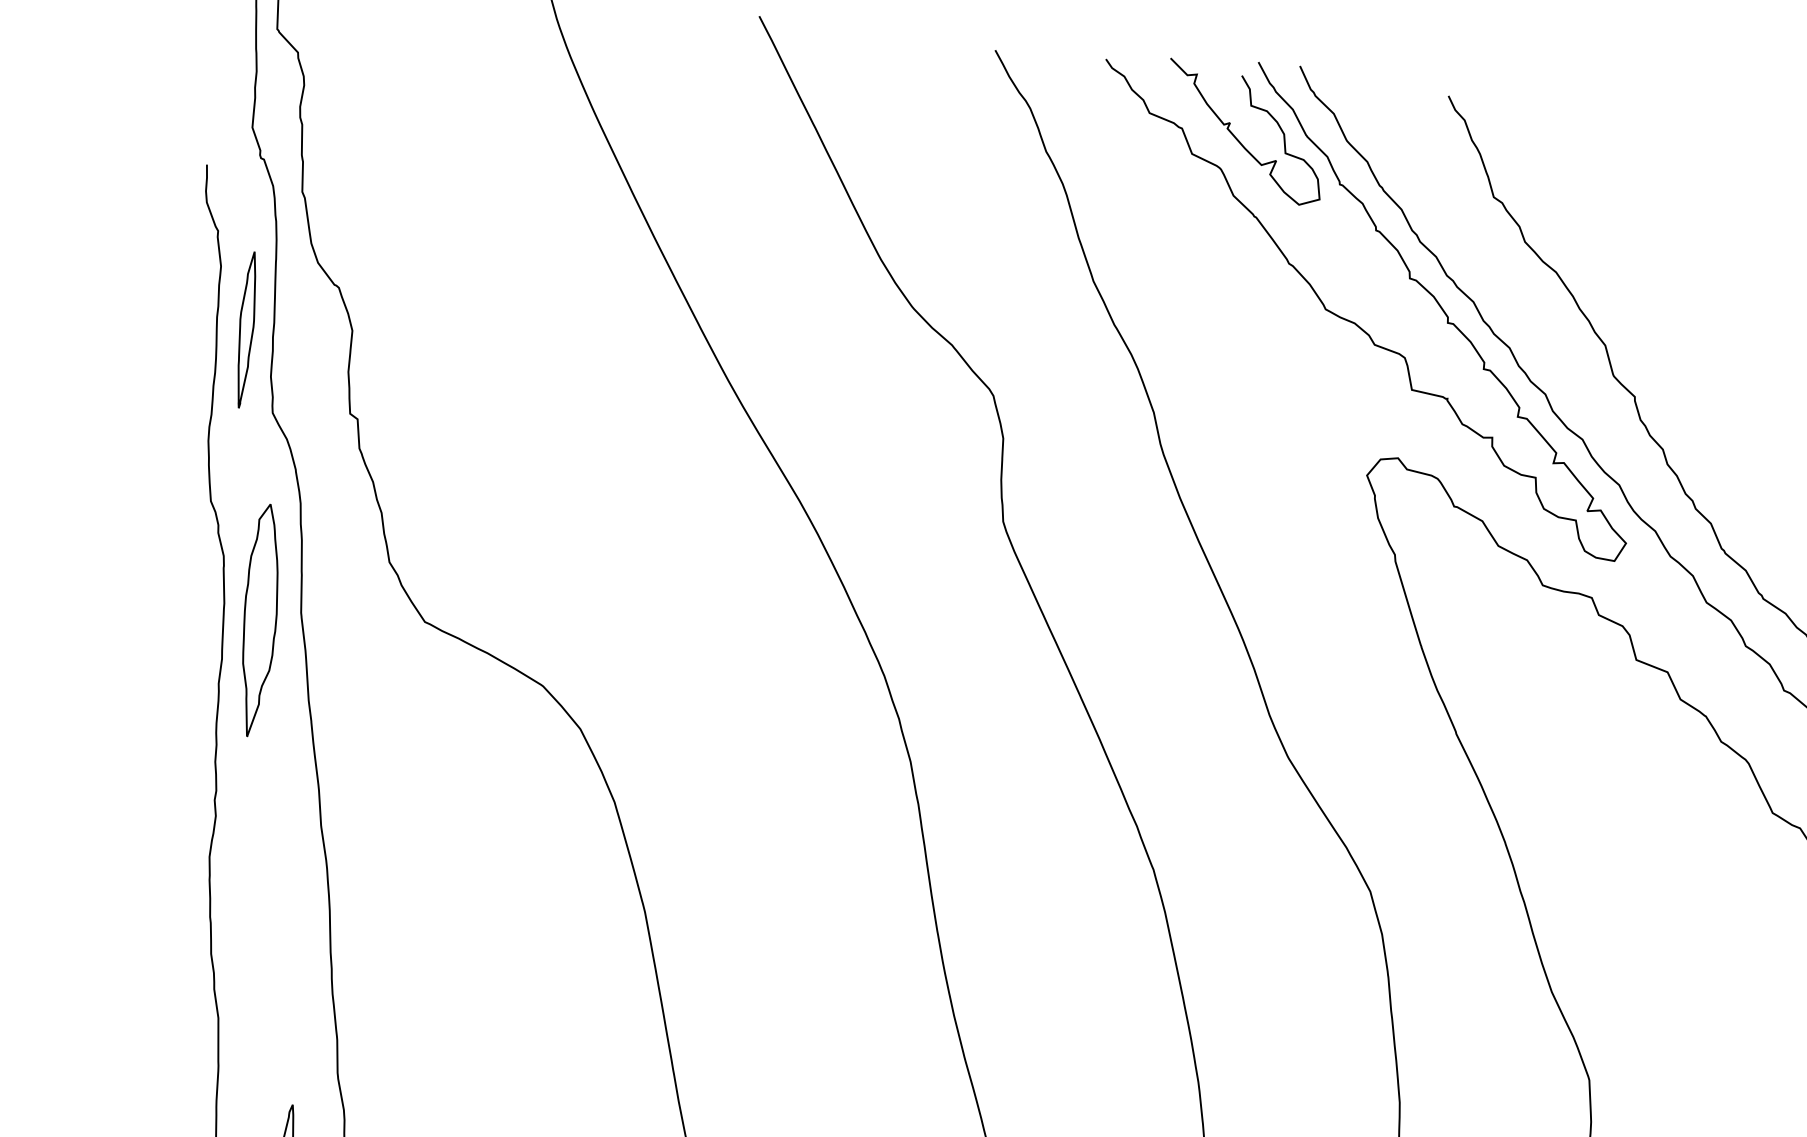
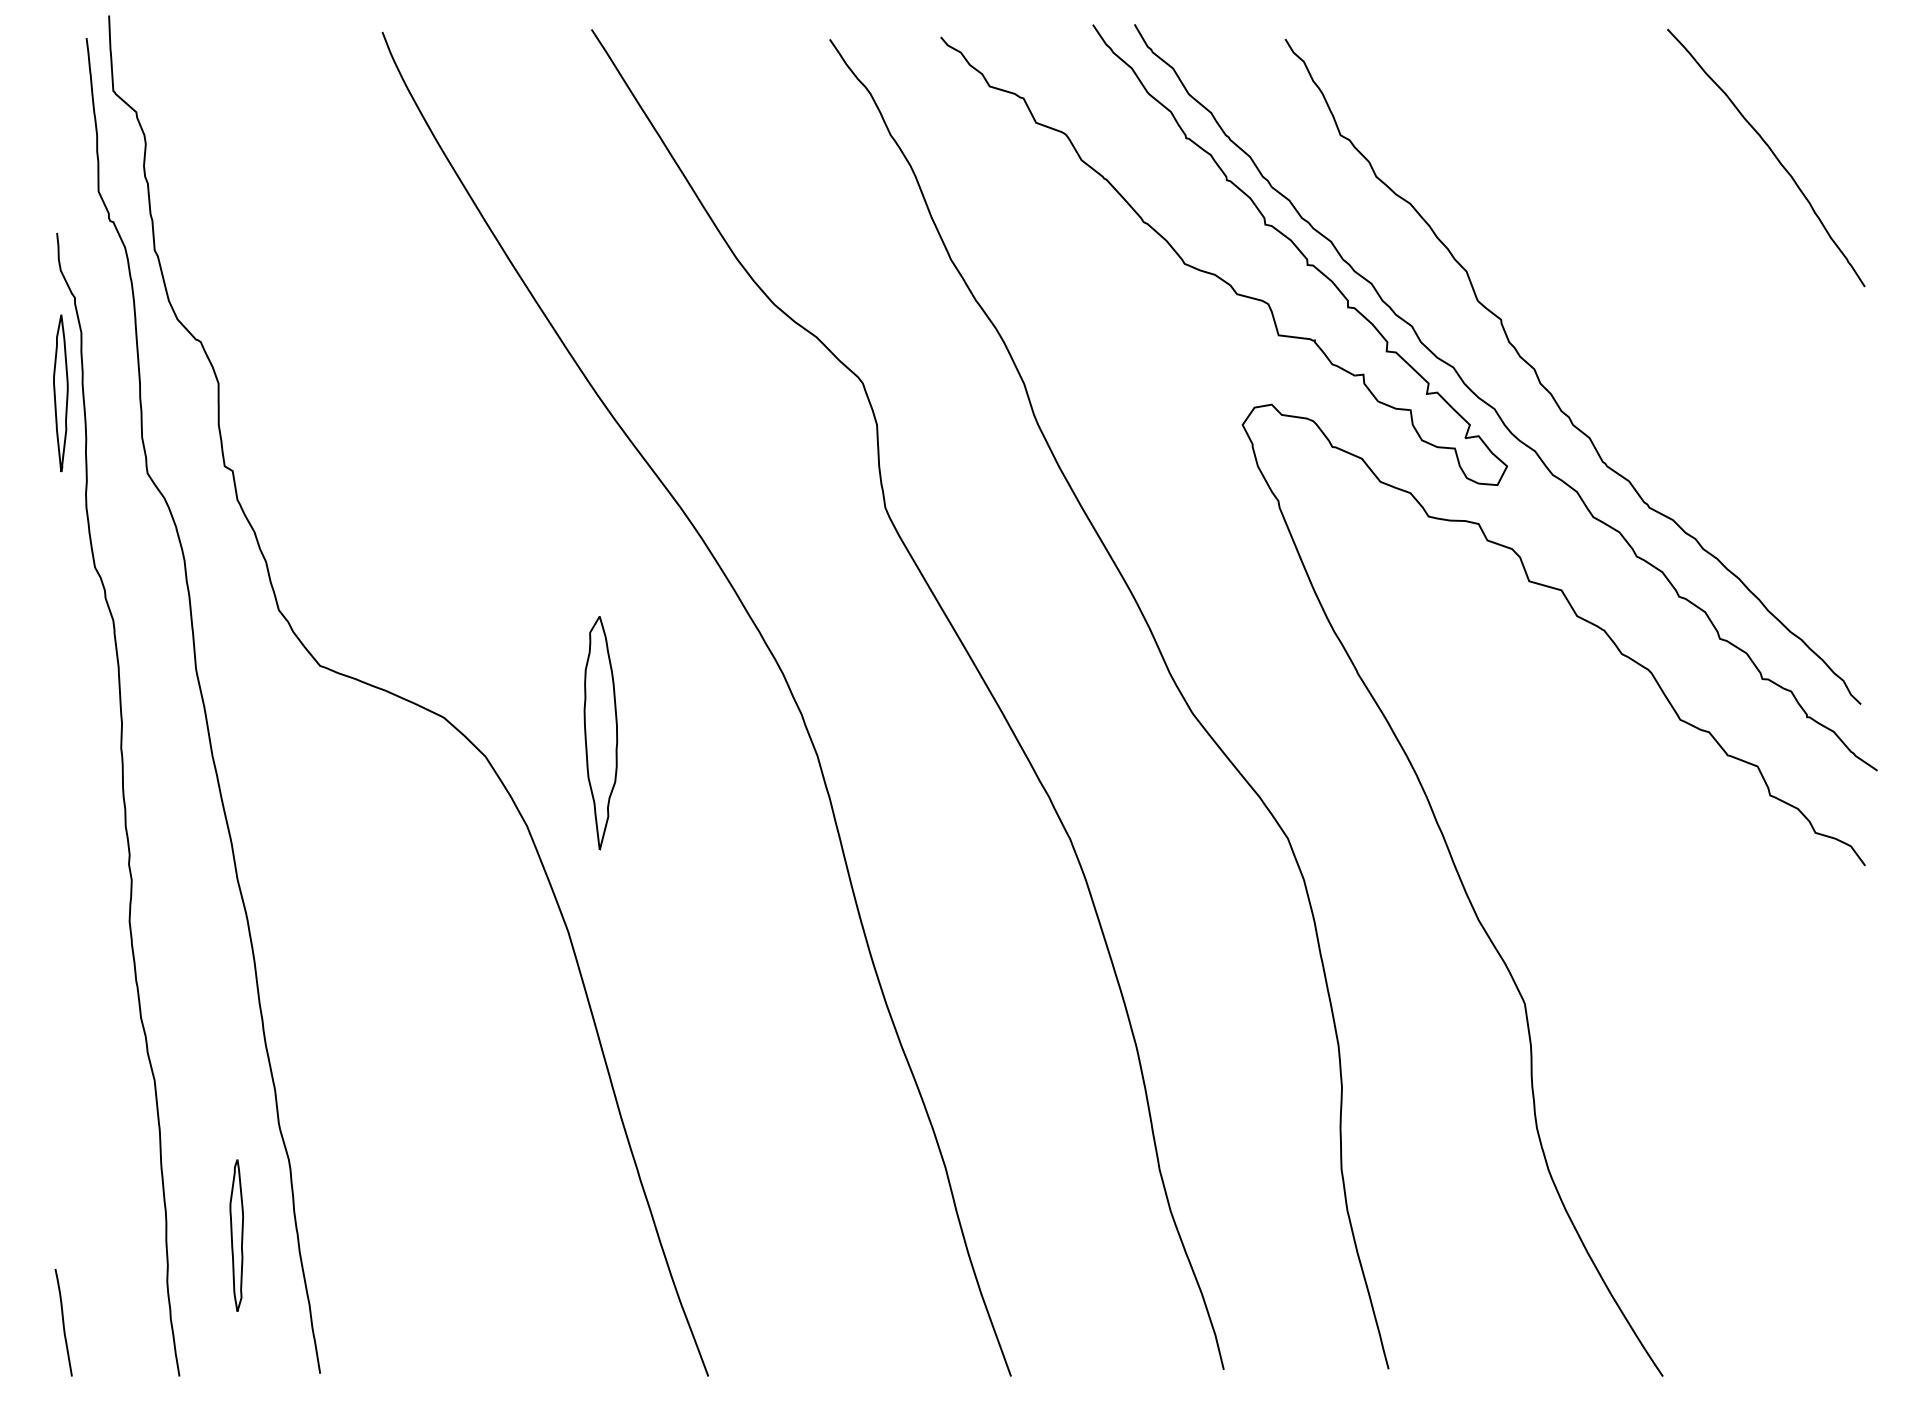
curve: (1237, 138) -> (1079, 102), removed
part: (245, 329) -> (60, 393), moved
part: (259, 620) -> (600, 733), moved

